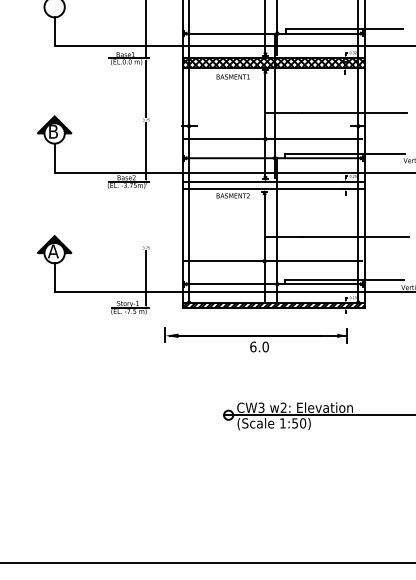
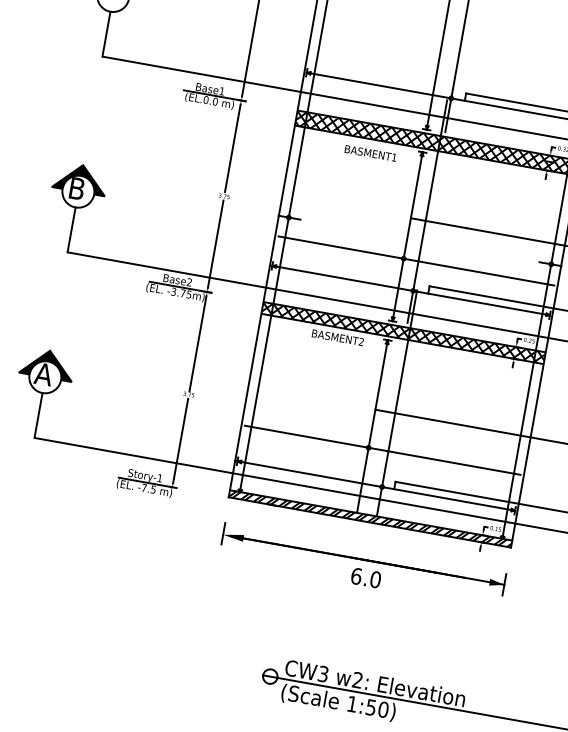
hatch: (273, 185) -> (403, 332), added
line: (146, 214) -> (198, 342), added
part: (255, 339) -> (361, 565), moved

